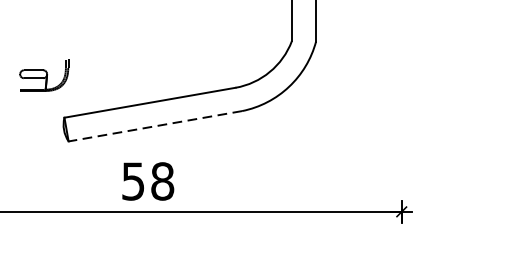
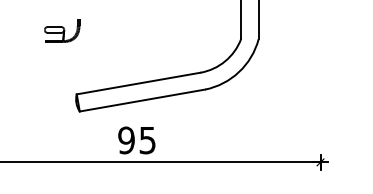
part: (44, 74) -> (62, 30), moved
line: (155, 126) -> (142, 100), dashed -> solid
text: (148, 181) -> (137, 140), 58 -> 95

